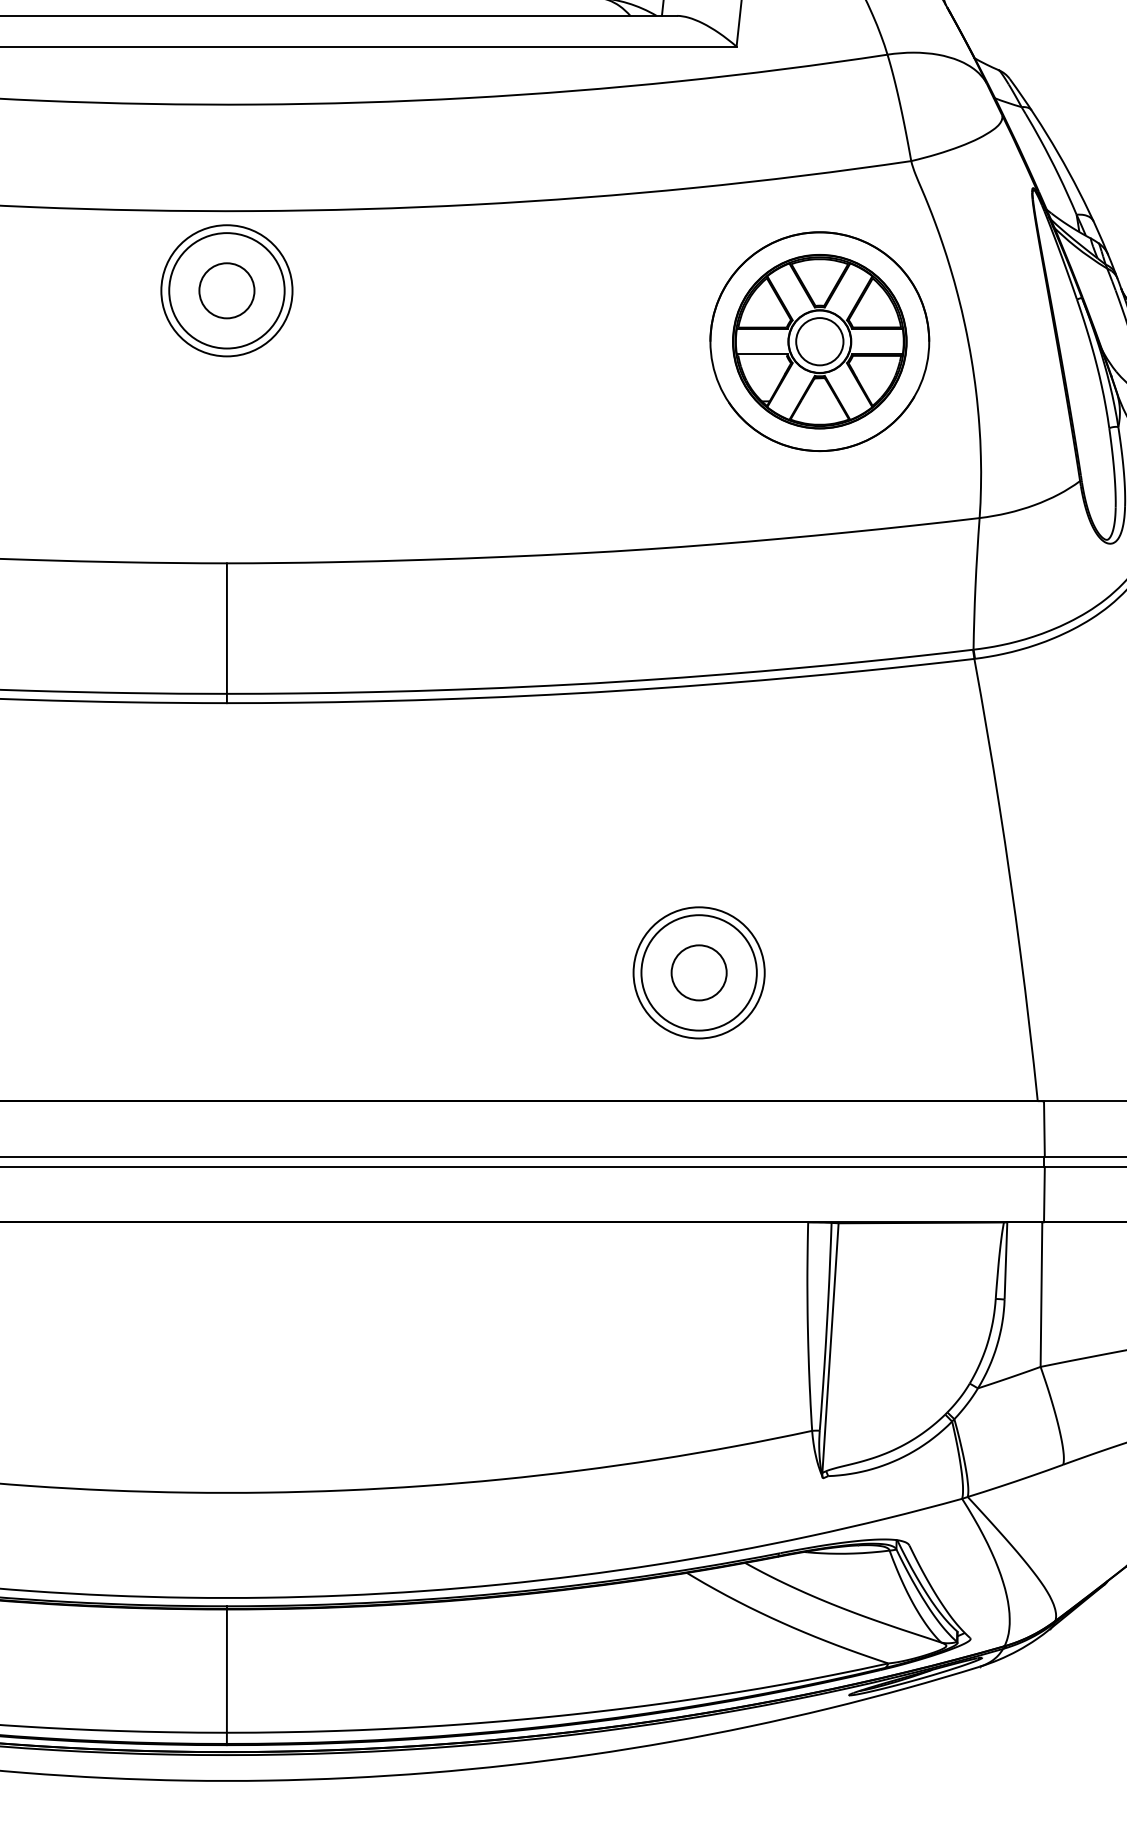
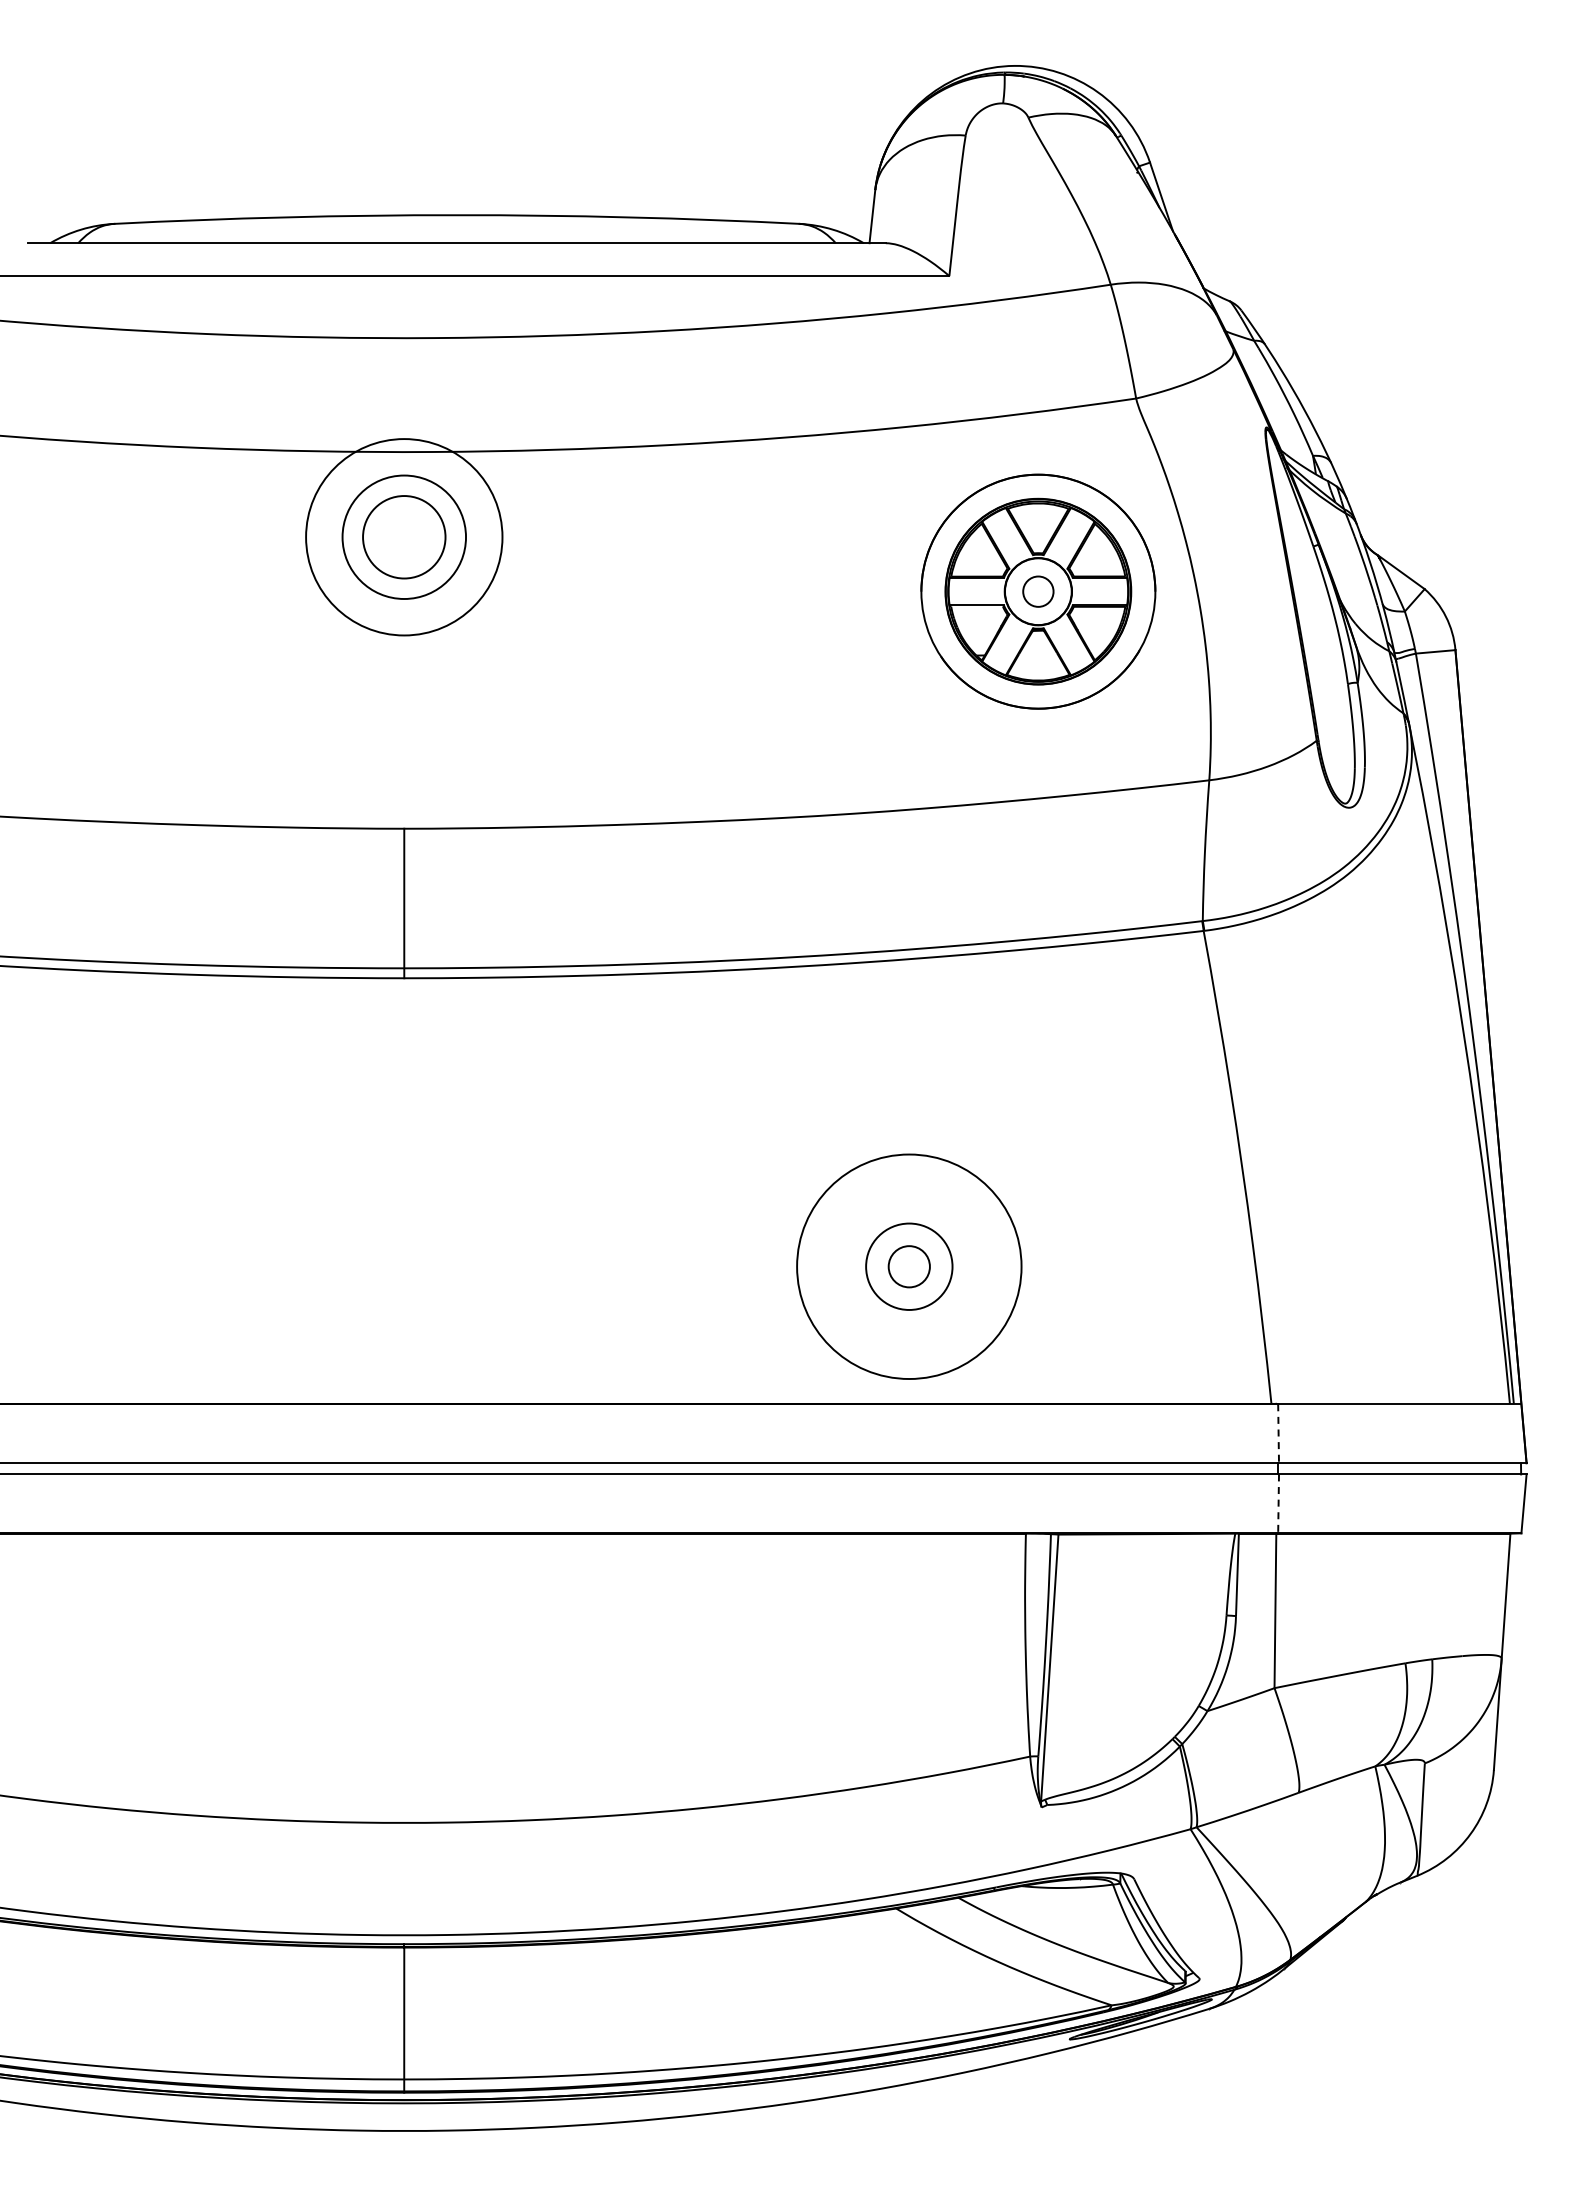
circle: (226, 290) -> (403, 536), size x1.4
circle: (227, 291) -> (404, 537), size x1.4
circle: (819, 341) -> (1038, 591), size x0.6
circle: (698, 972) -> (908, 1266), size x0.7
circle: (699, 972) -> (909, 1266), size x0.7
circle: (699, 972) -> (909, 1266), size x1.6
line: (1044, 1129) -> (1278, 1434), solid -> dashed
line: (1044, 1195) -> (1278, 1504), solid -> dashed

